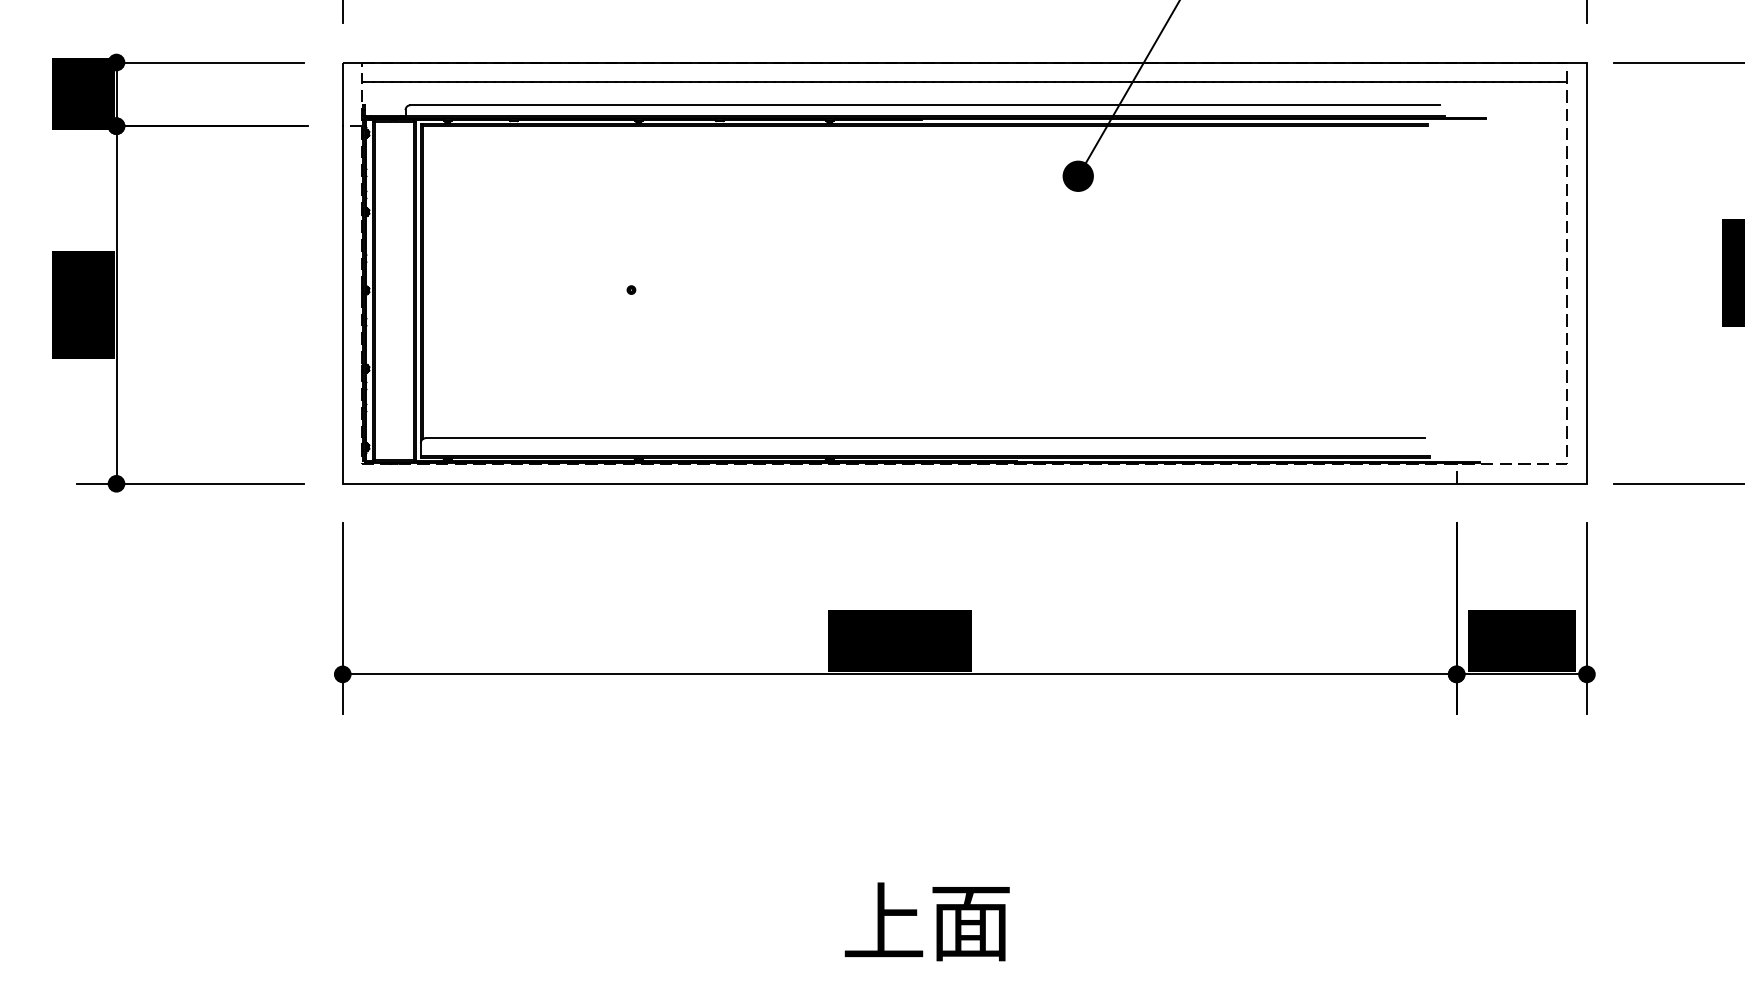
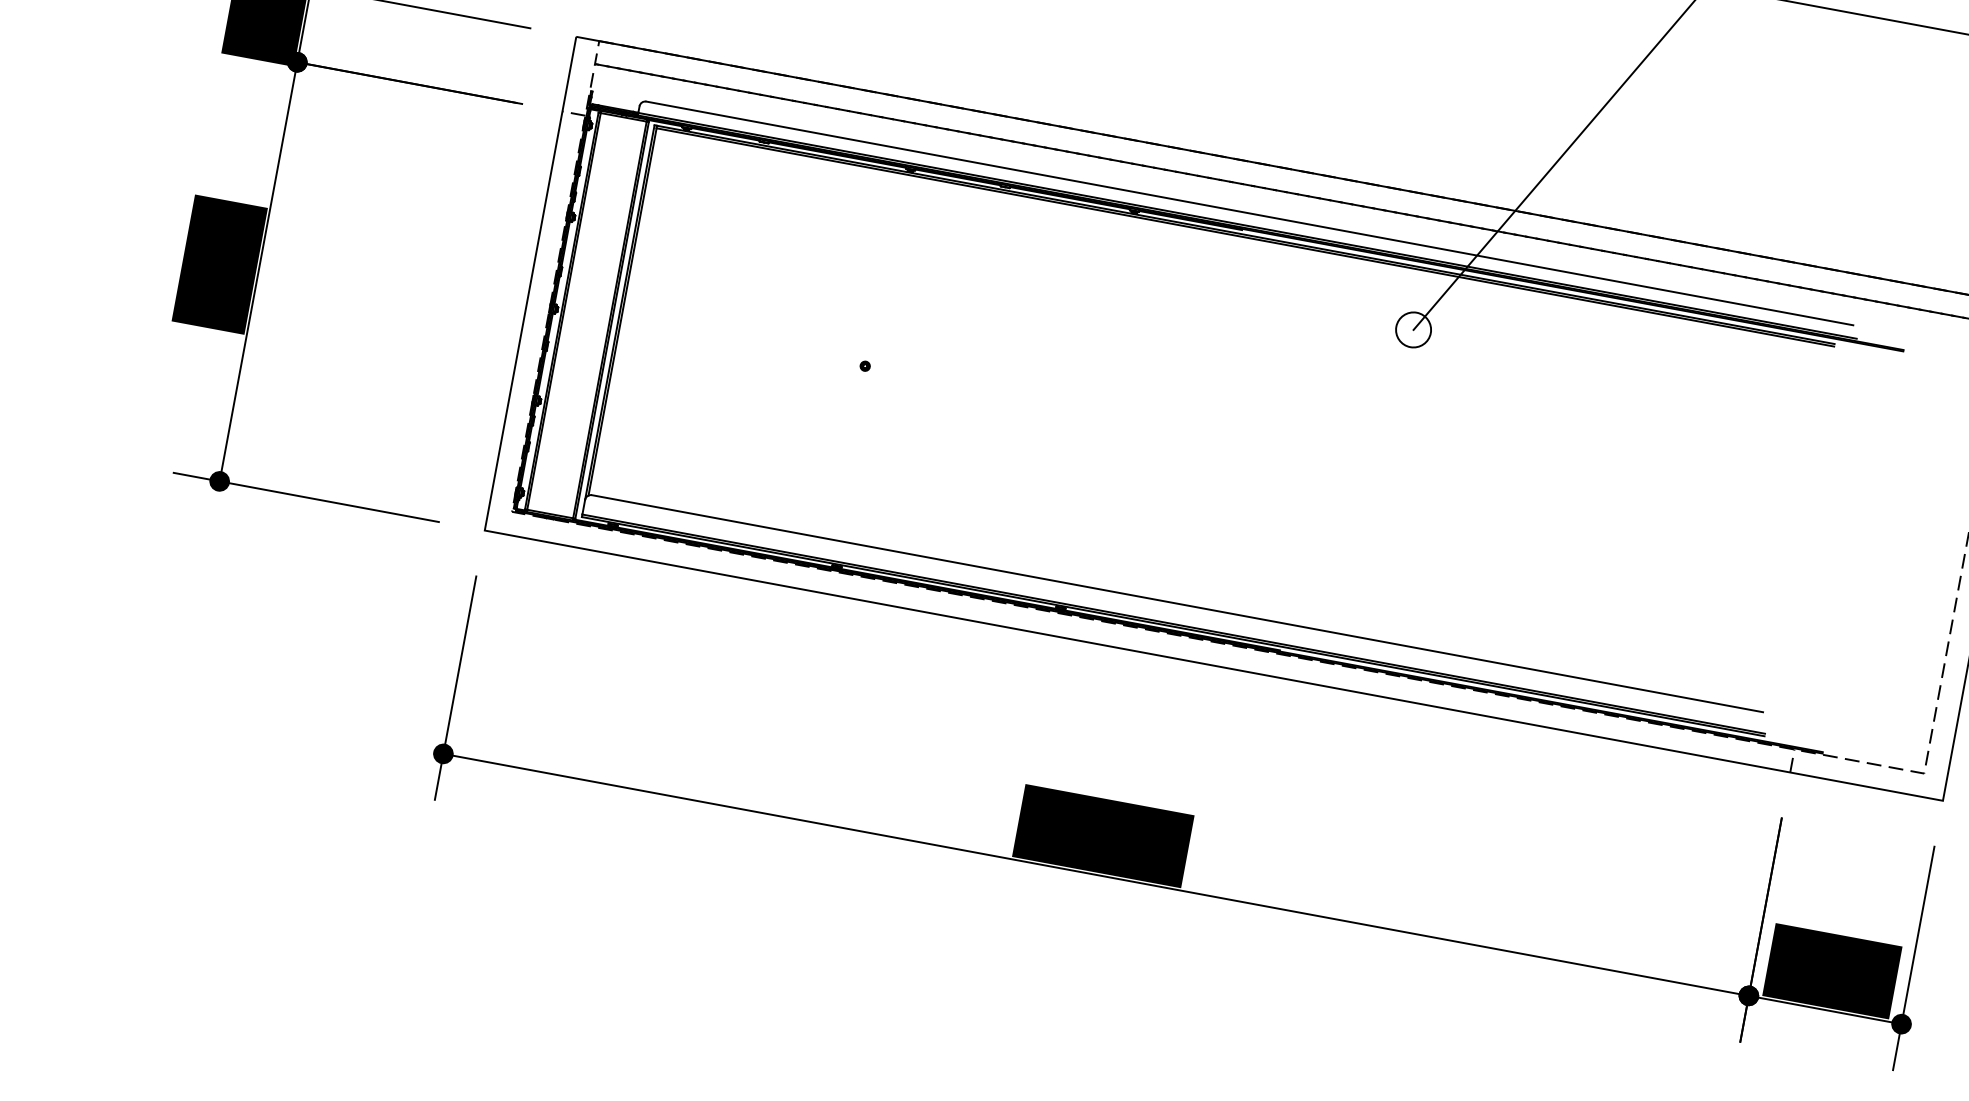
fill: (1077, 176) -> (1412, 330), removed

